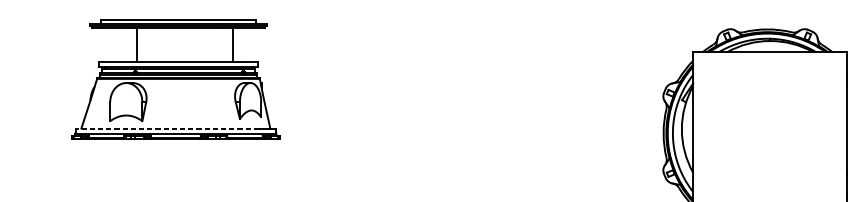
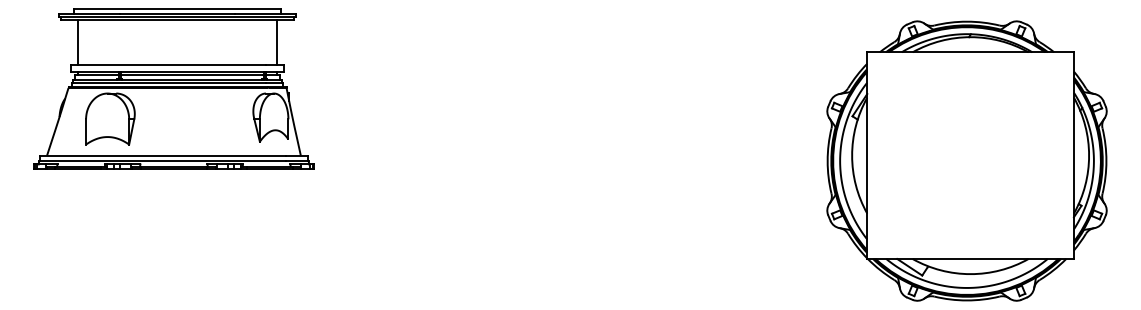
line: (137, 44) -> (78, 42), moved
line: (232, 44) -> (276, 42), moved
line: (167, 129) -> (162, 155), dashed -> solid

